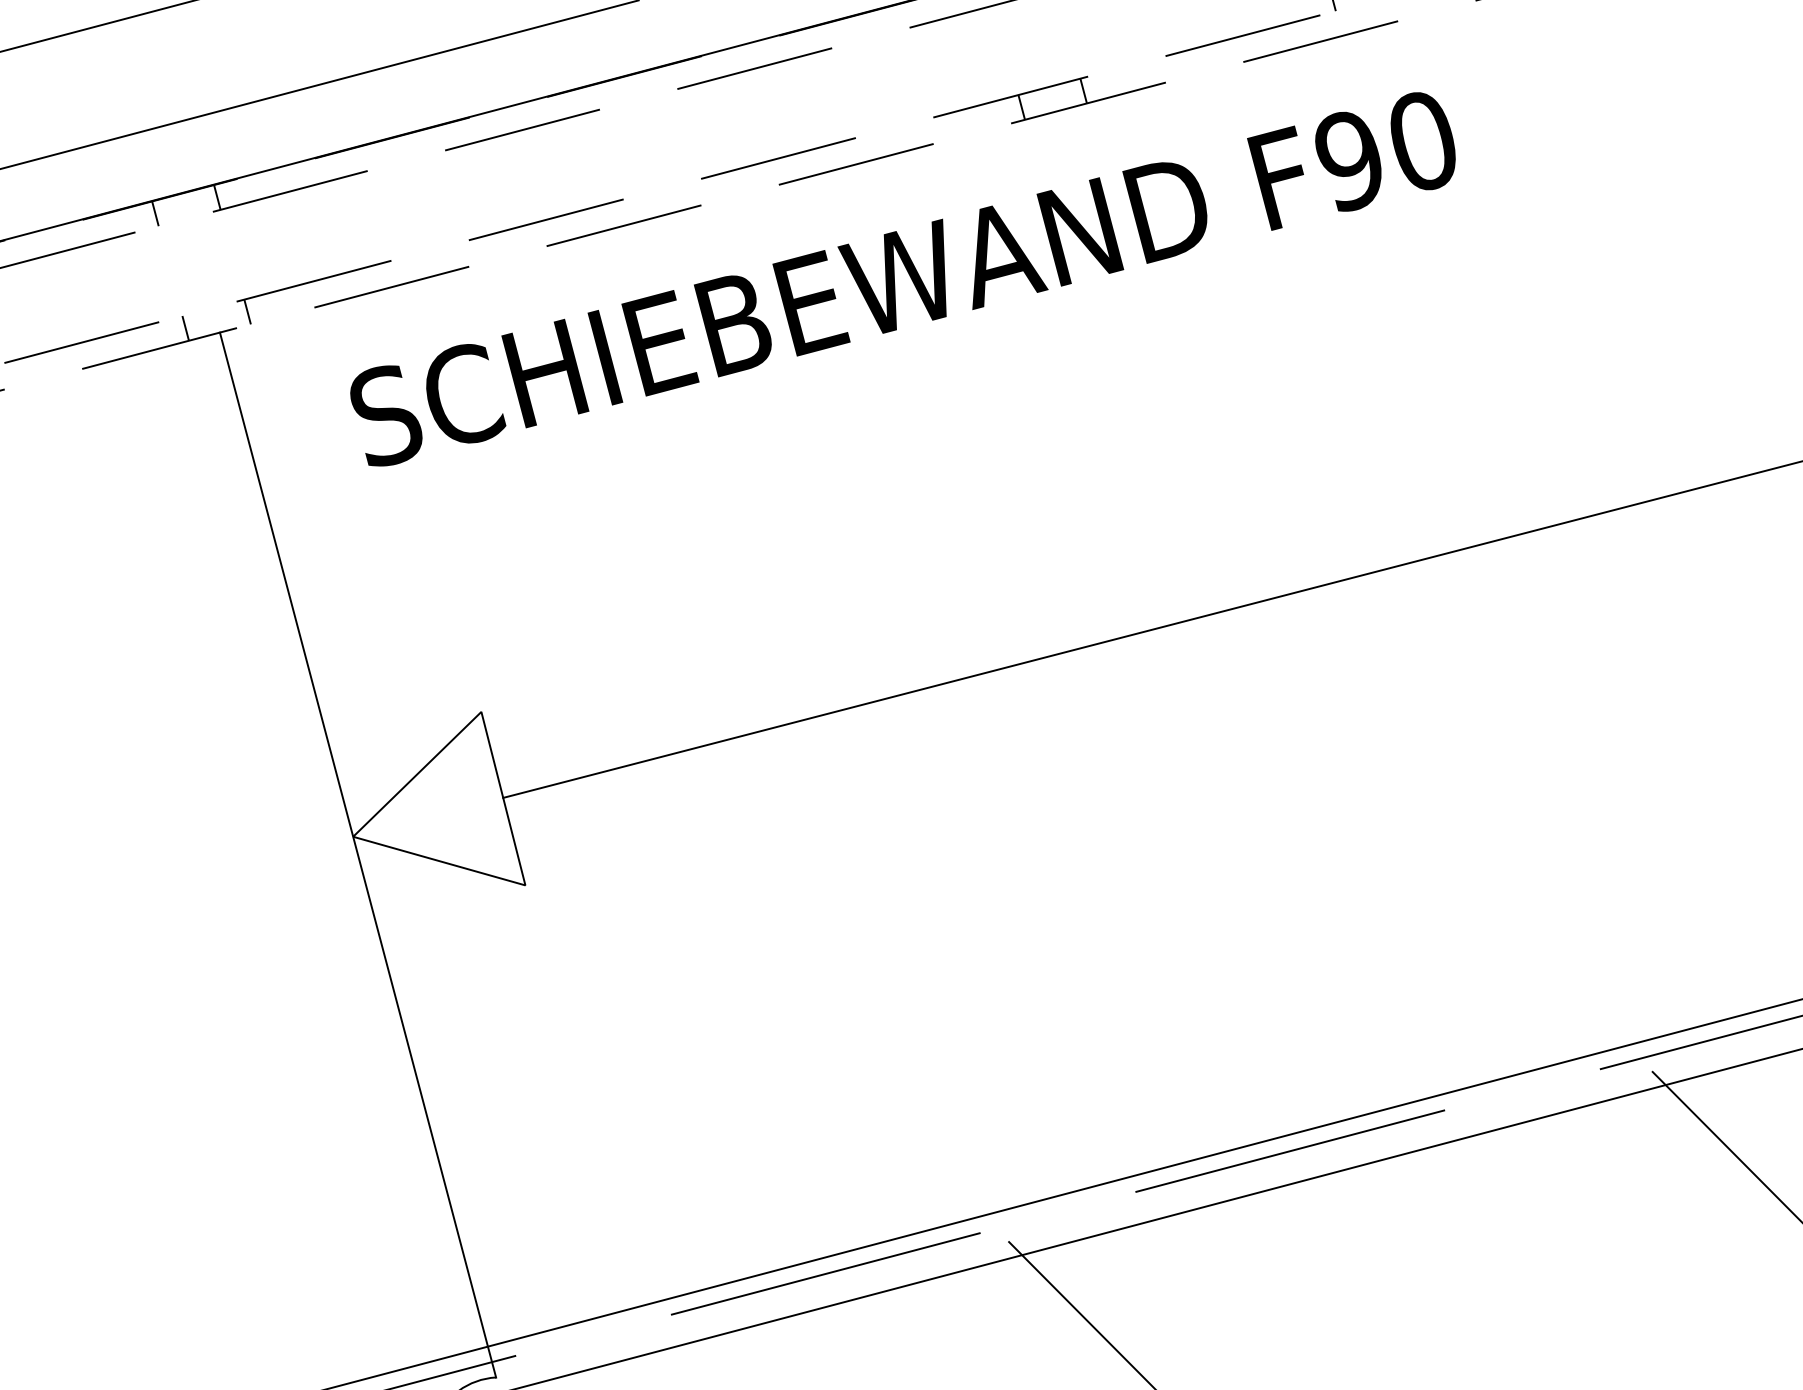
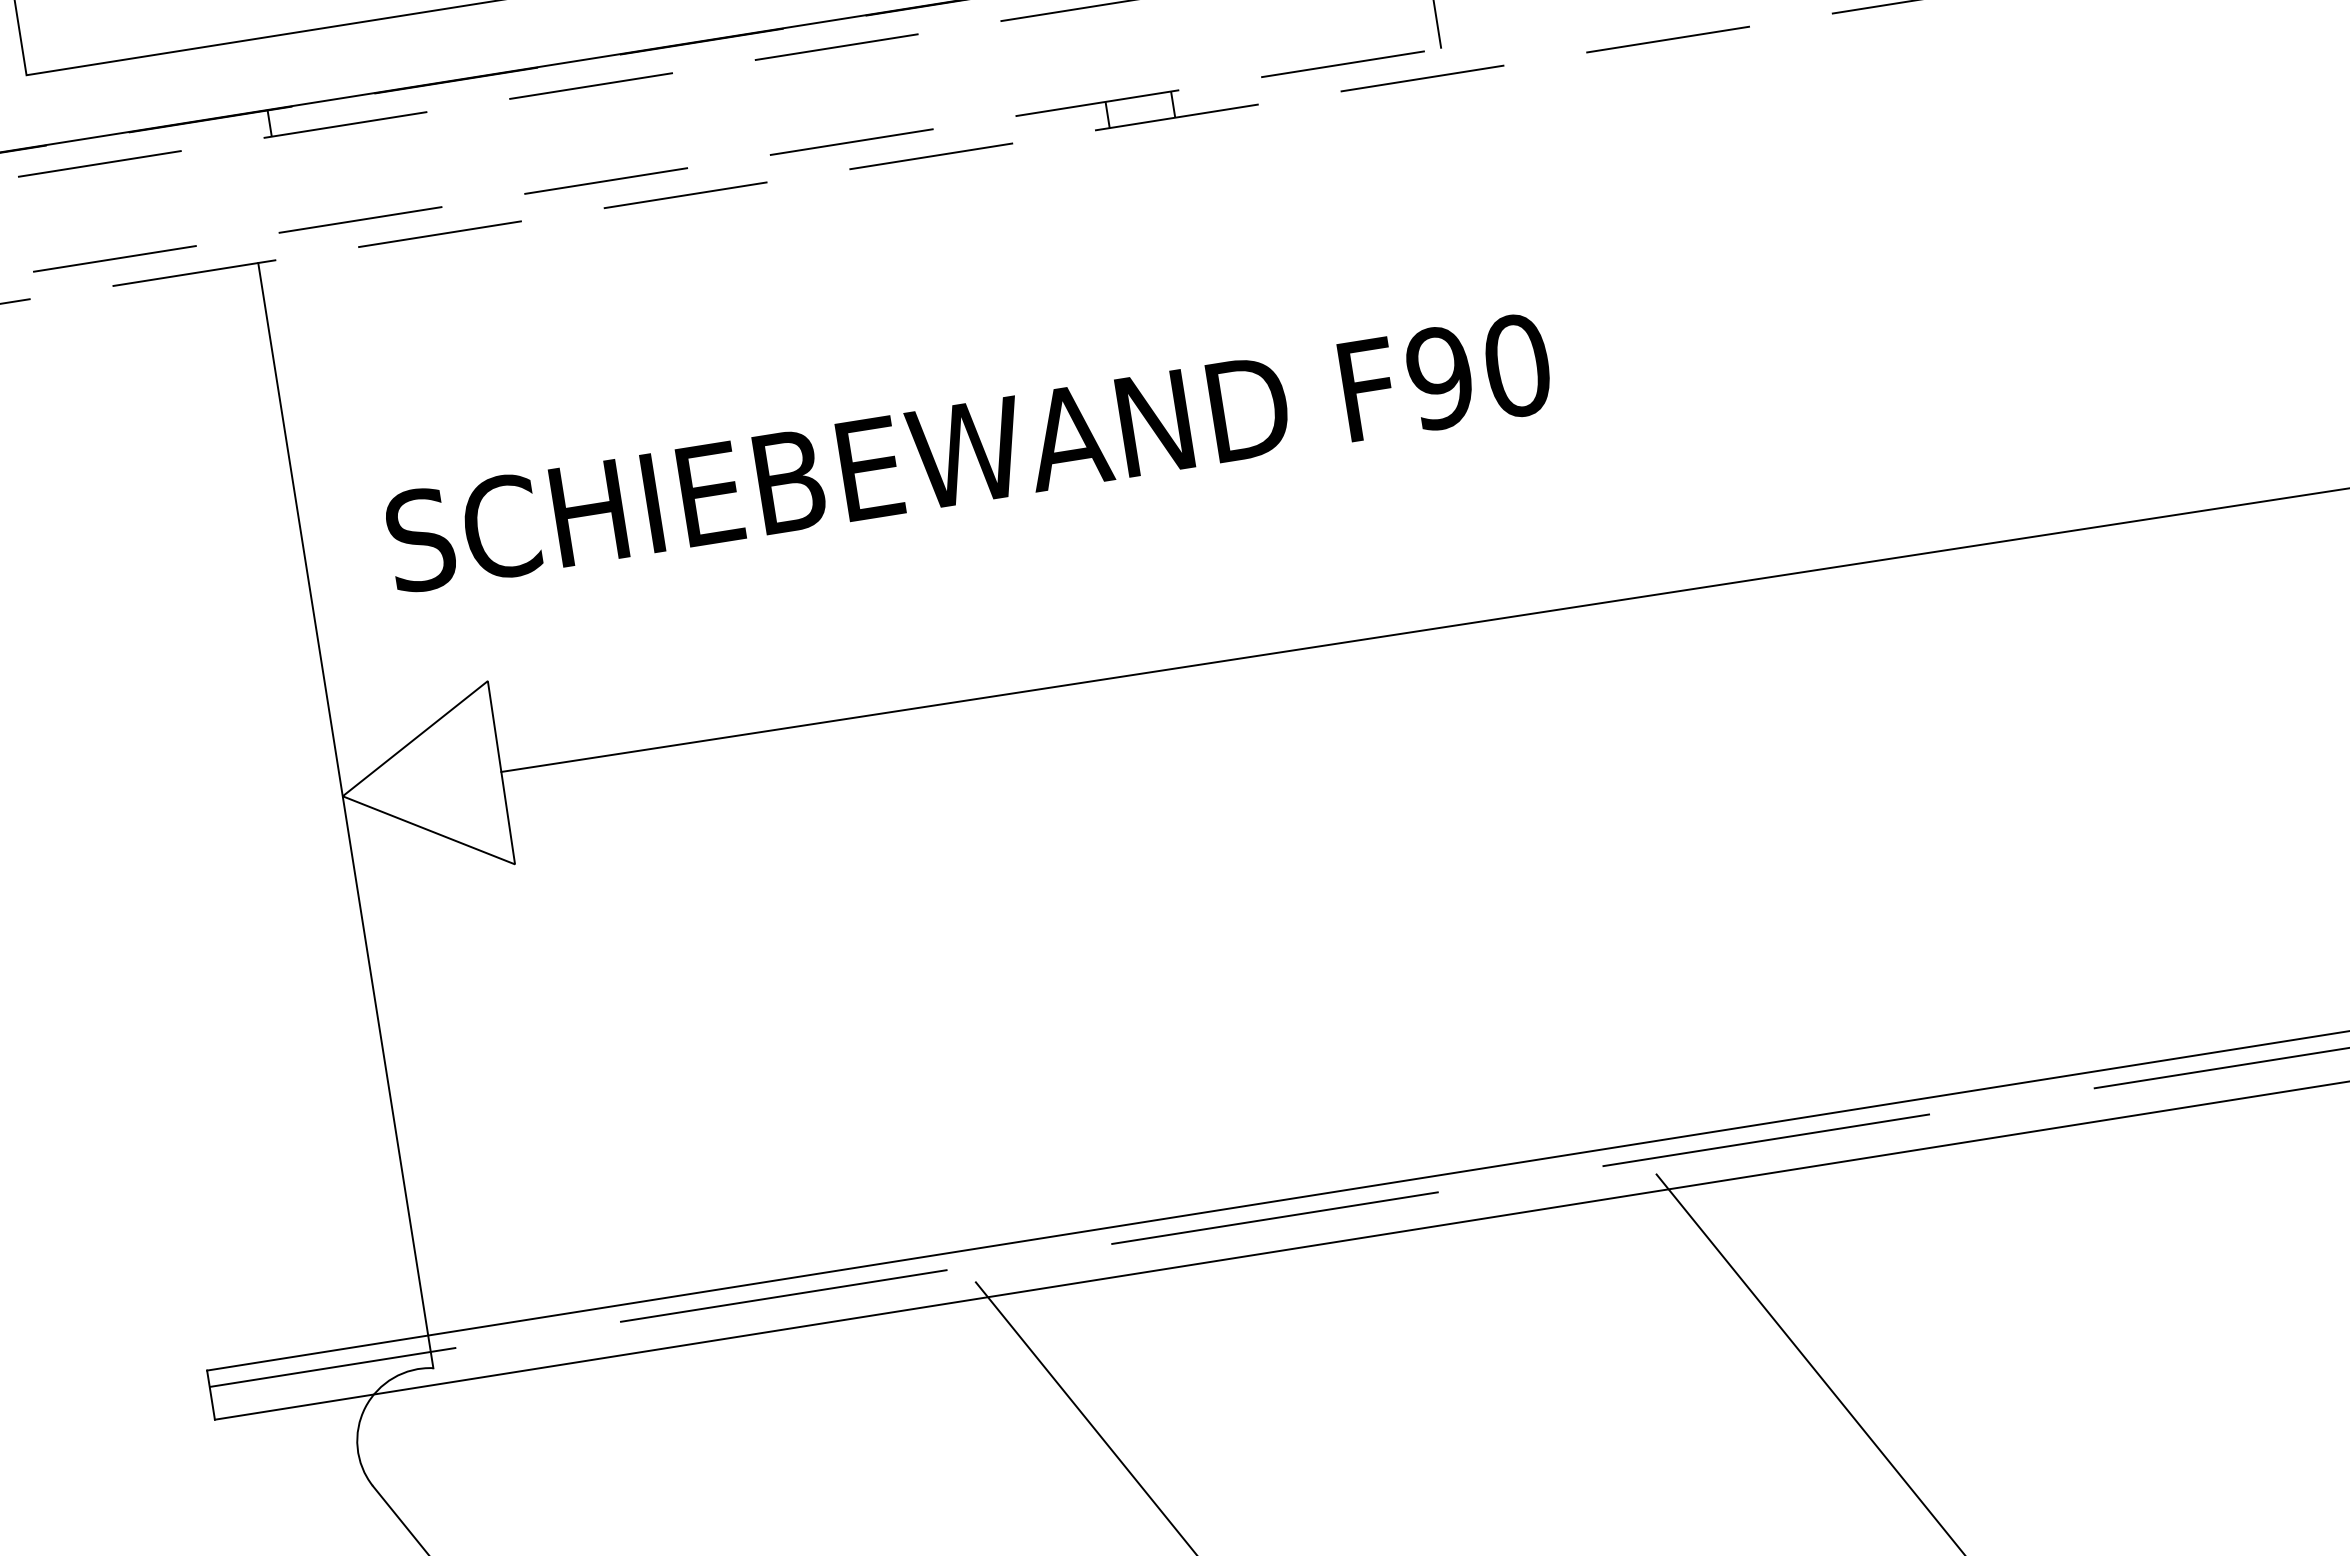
line: (155, 213) -> (204, 133), removed
text: (903, 279) -> (967, 453), moved
line: (247, 311) -> (288, 244), removed
line: (185, 328) -> (223, 255), removed

